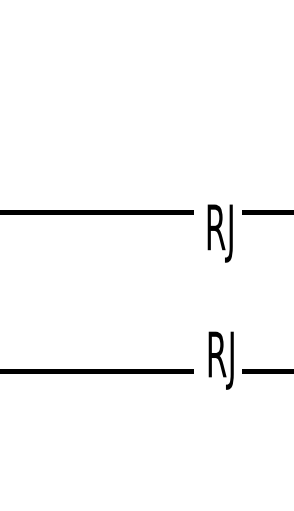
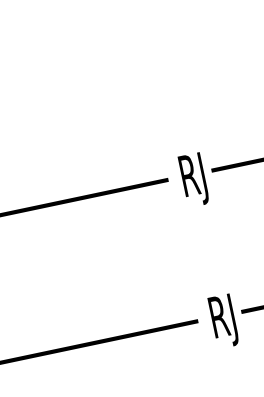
text: (219, 233) -> (193, 180), moved
text: (220, 360) -> (223, 321), moved

